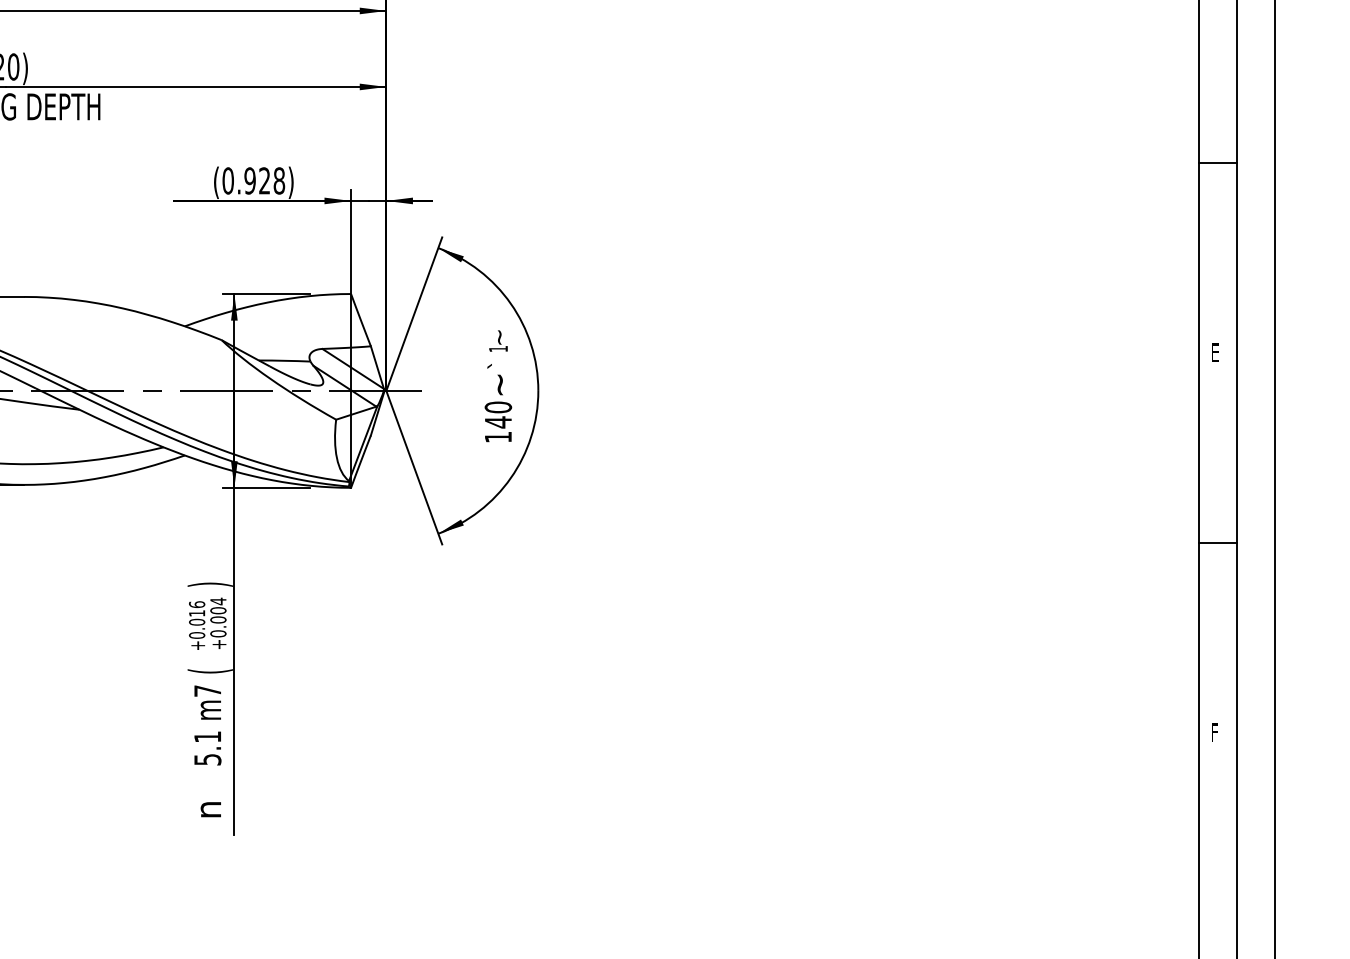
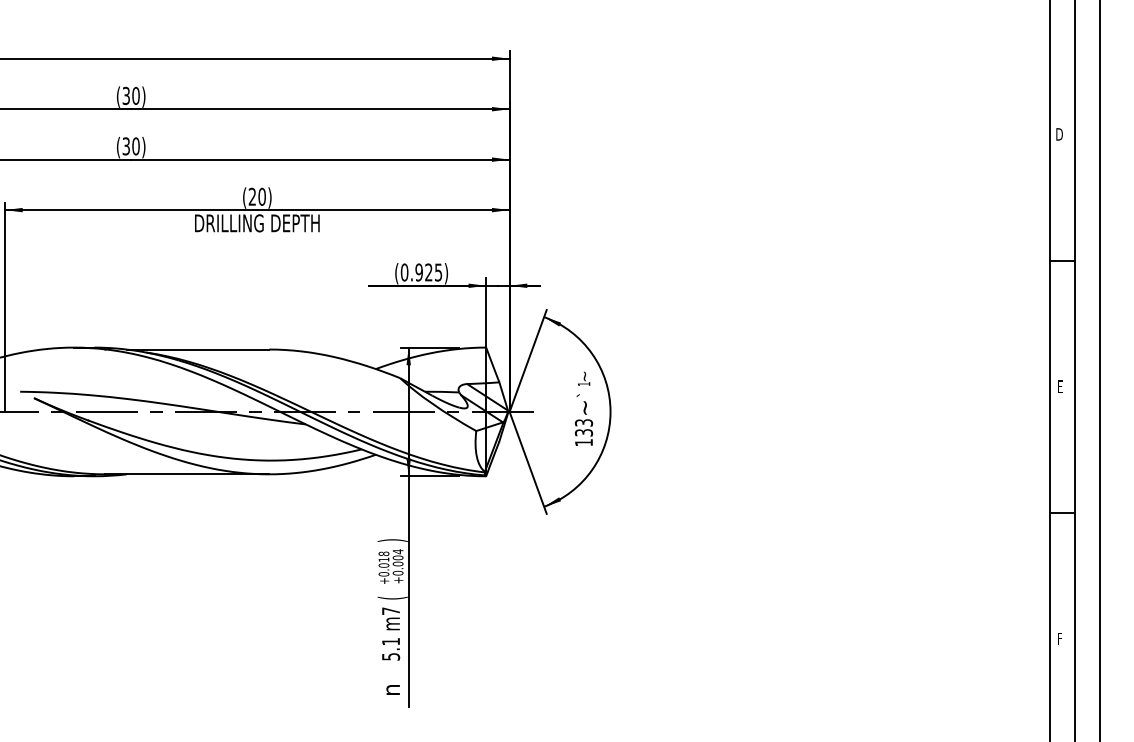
text: (279, 180) -> (438, 272), (0.928) -> (0.925)
text: (497, 414) -> (583, 427), 140 -> 133
text: (196, 604) -> (383, 553), +0.016 -> +0.018

